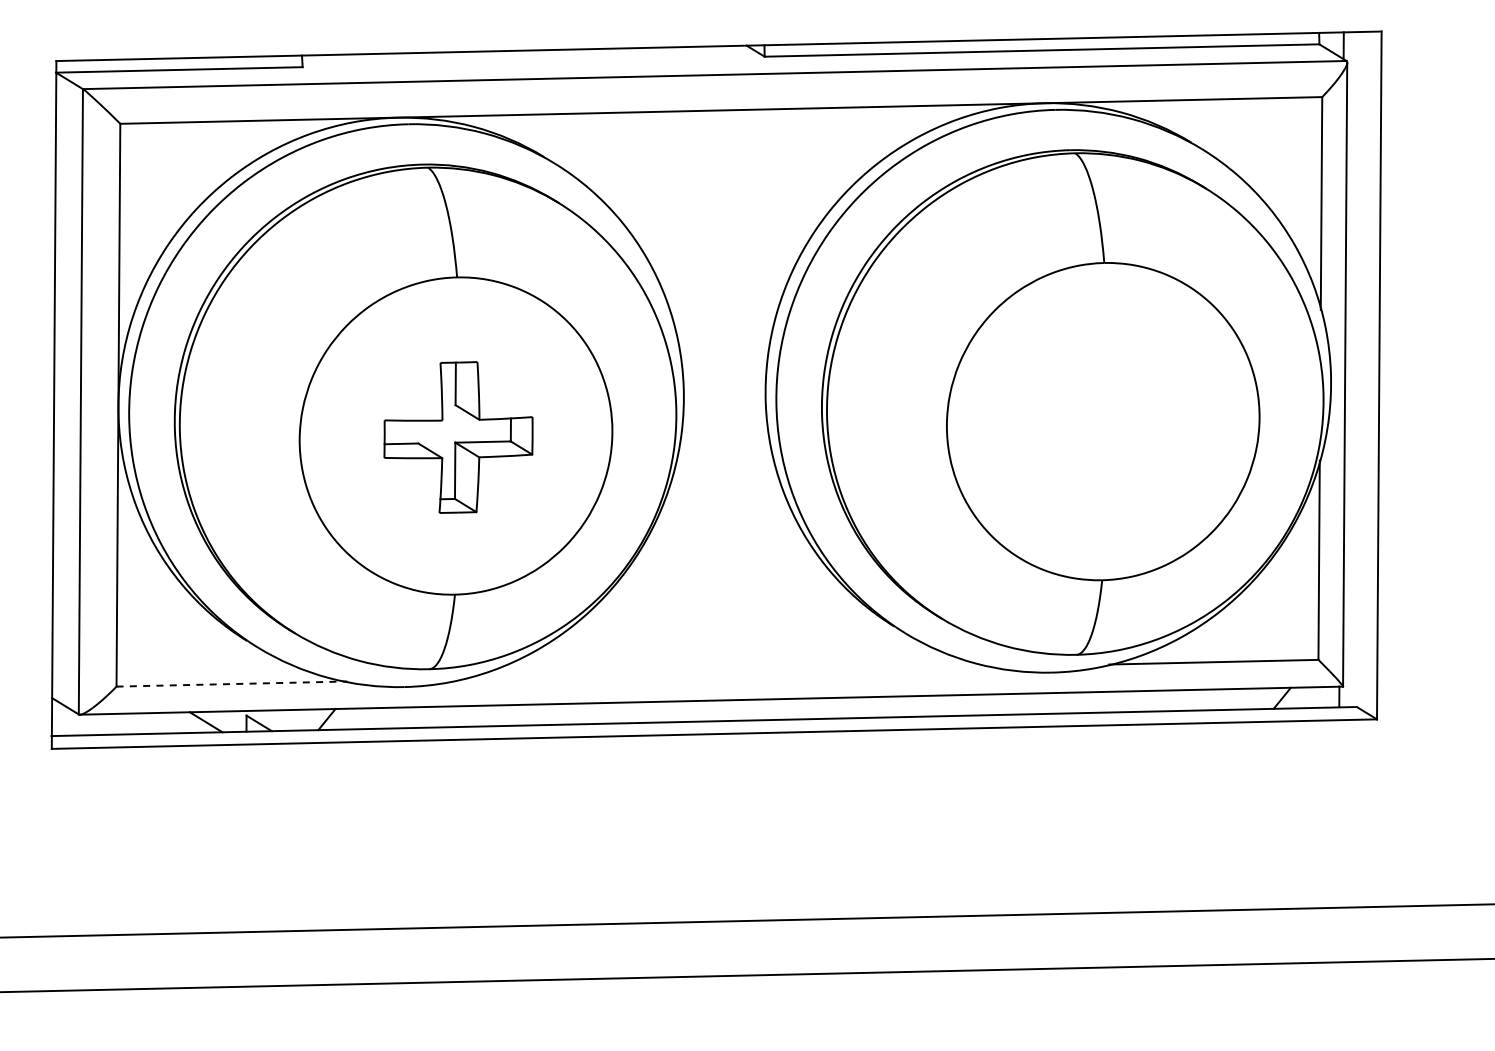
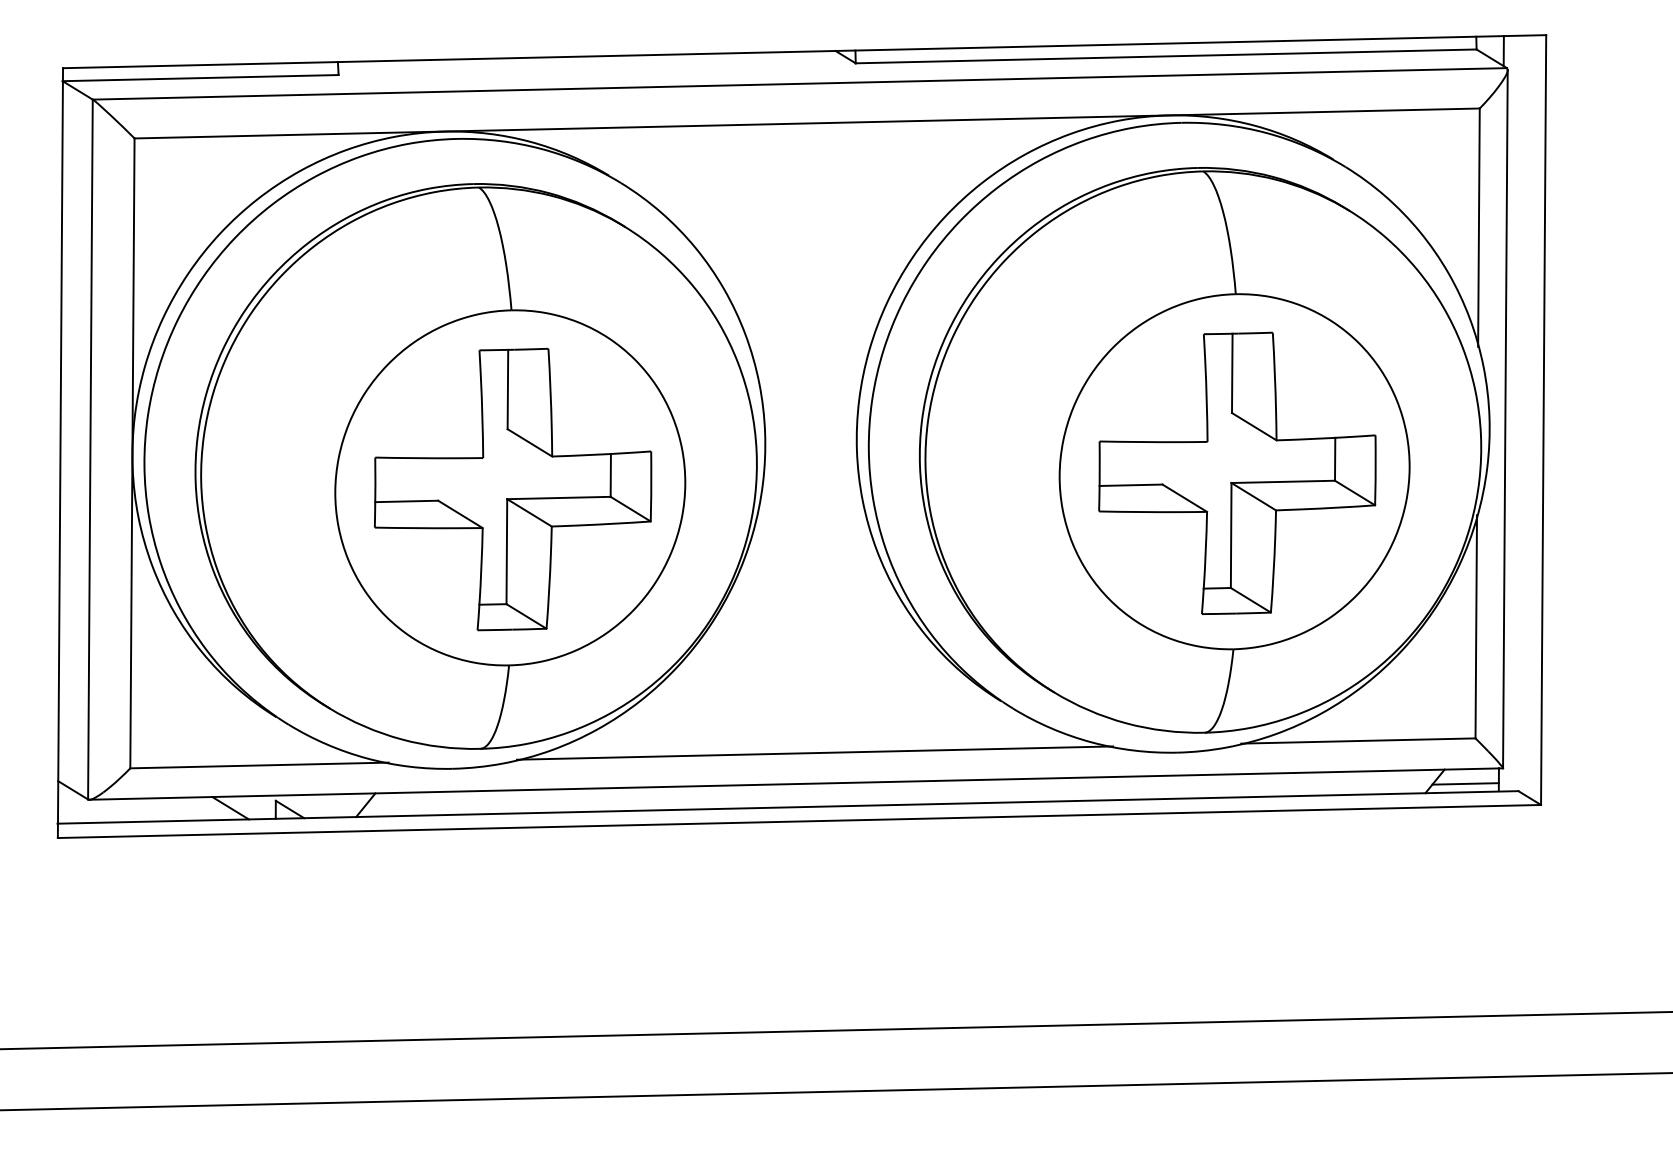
part: (1105, 422) -> (1237, 472), added
part: (458, 437) -> (513, 489), size x1.67
line: (728, 672) -> (815, 752), added
line: (232, 684) -> (260, 765), dashed -> solid
line: (1309, 700) -> (1465, 783), added

